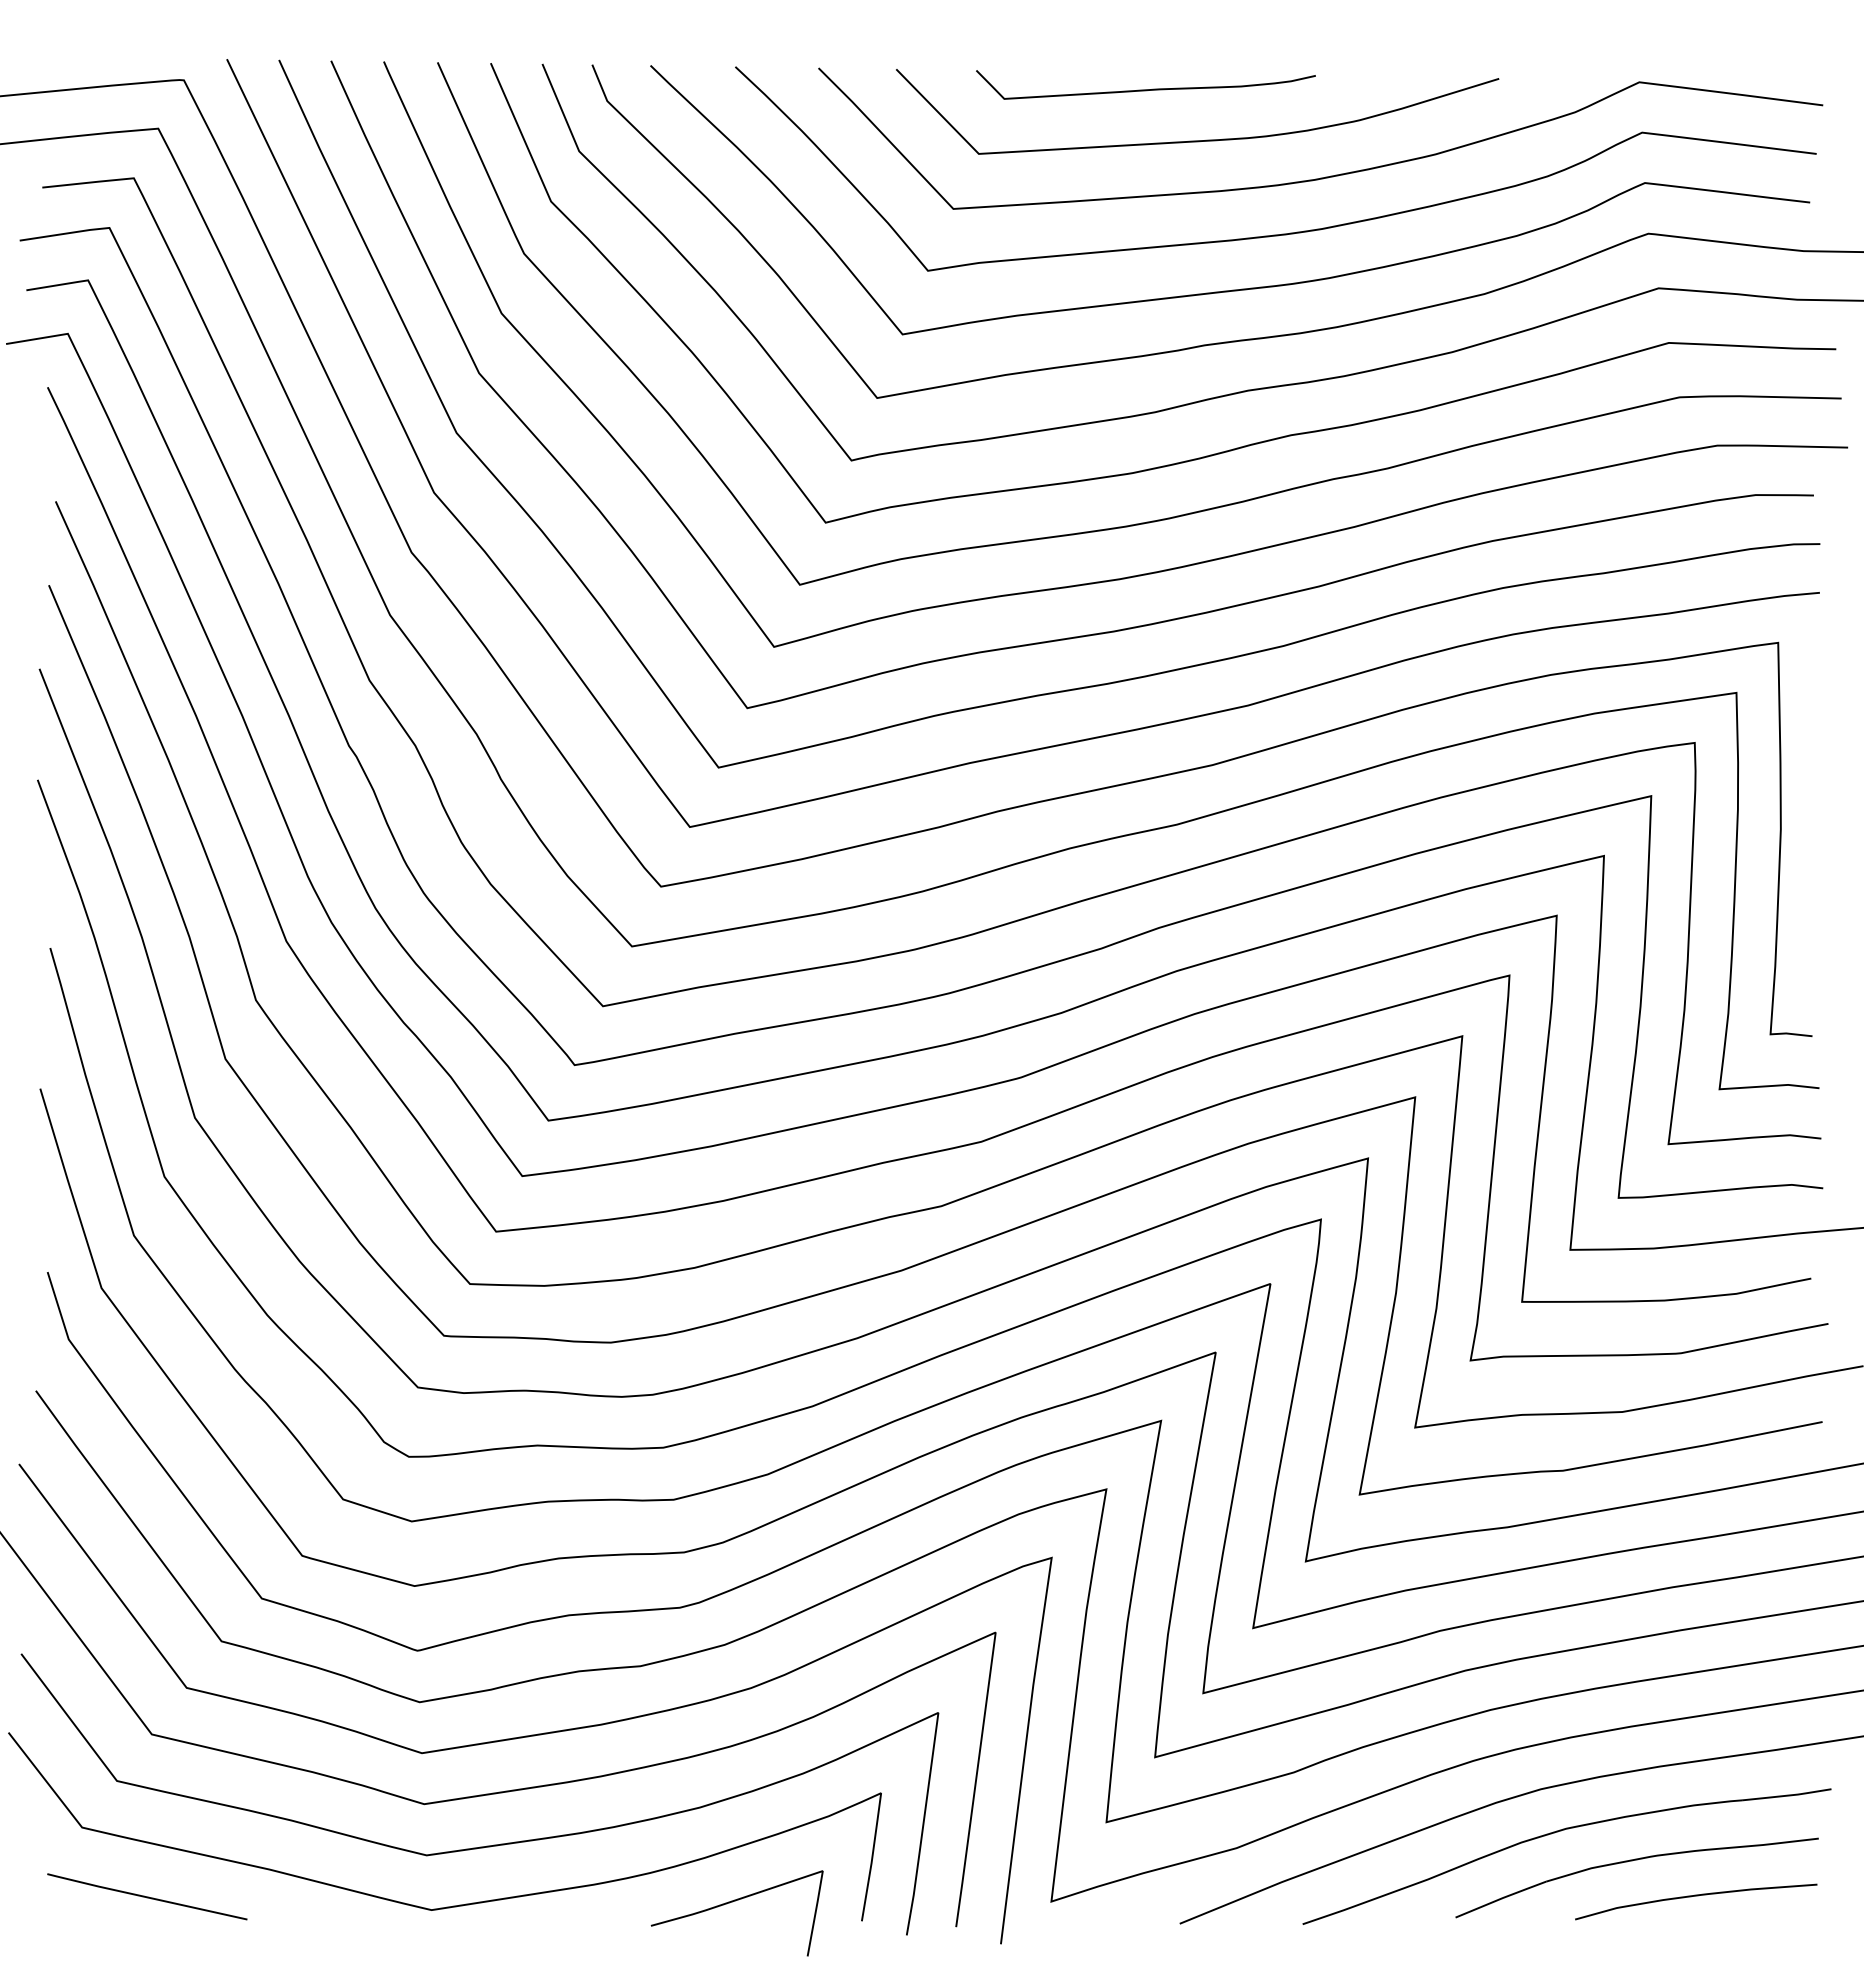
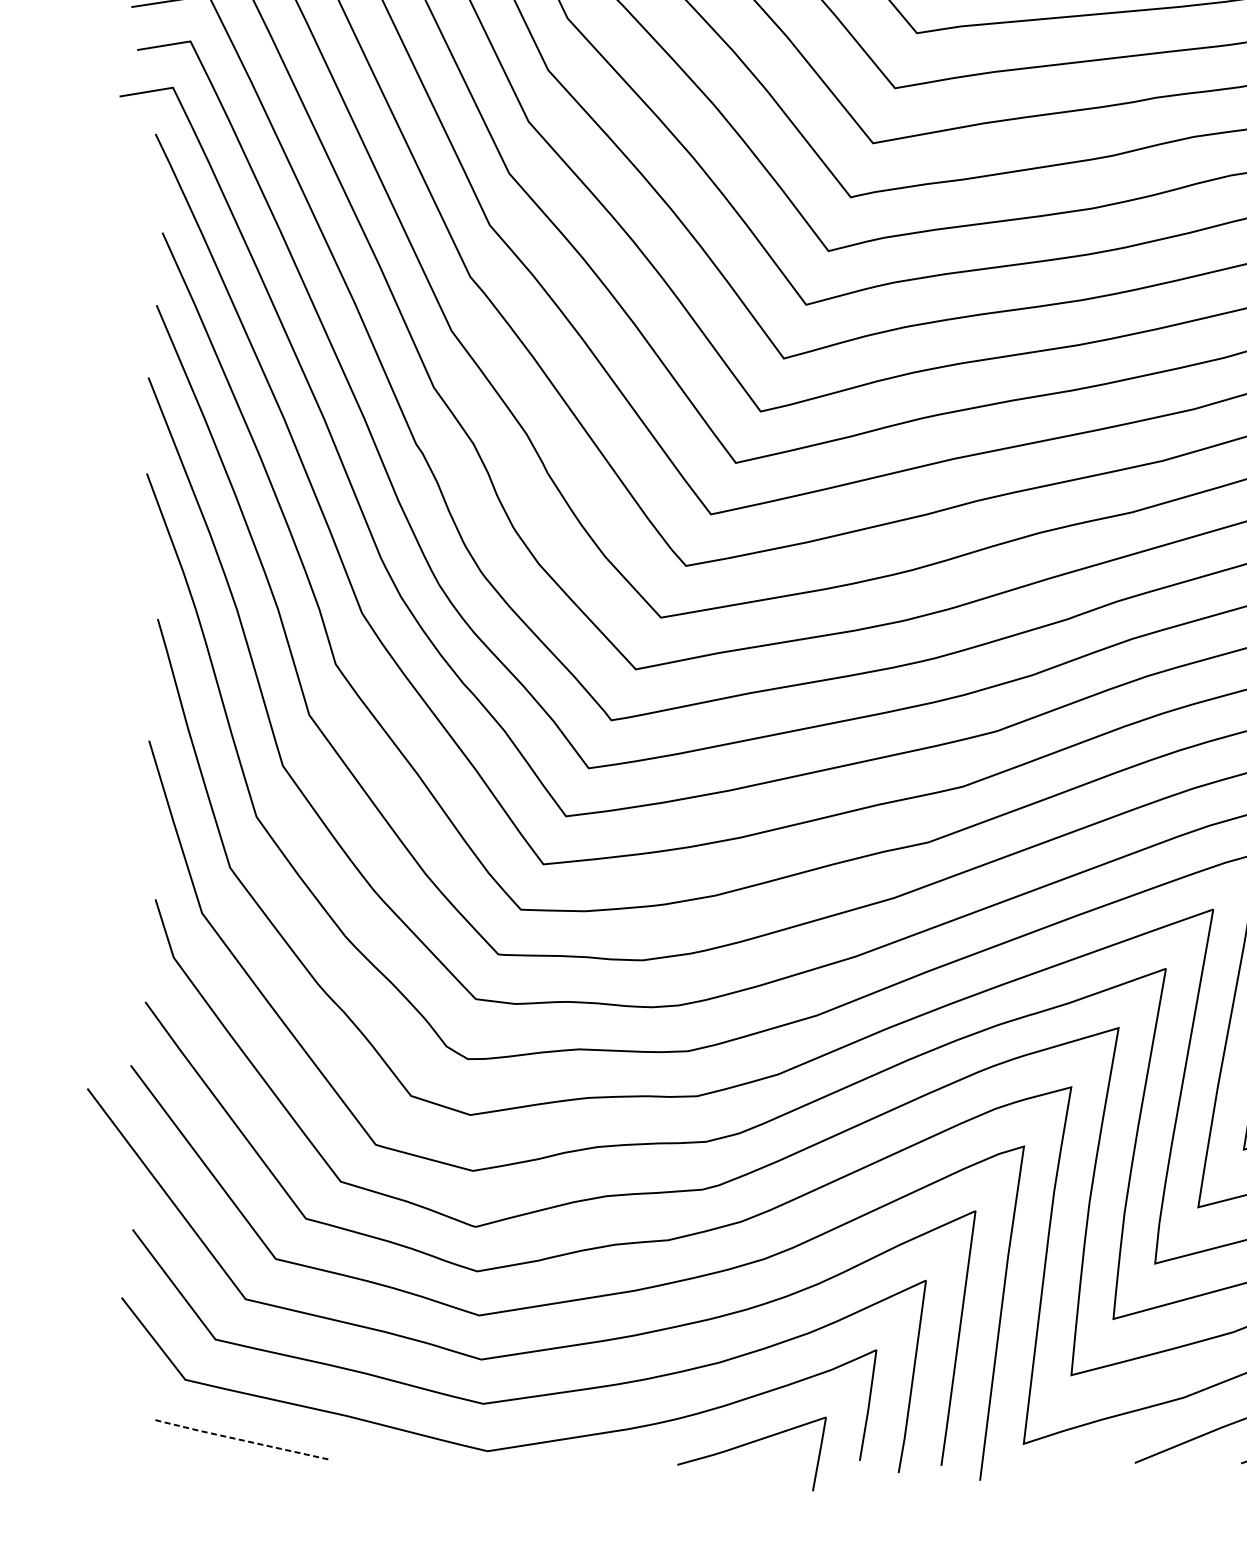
line: (145, 1896) -> (240, 1439), solid -> dashed

